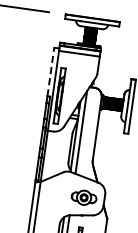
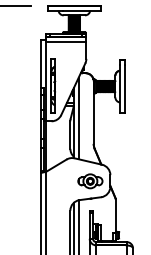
line: (51, 71) -> (41, 63), dashed -> solid

